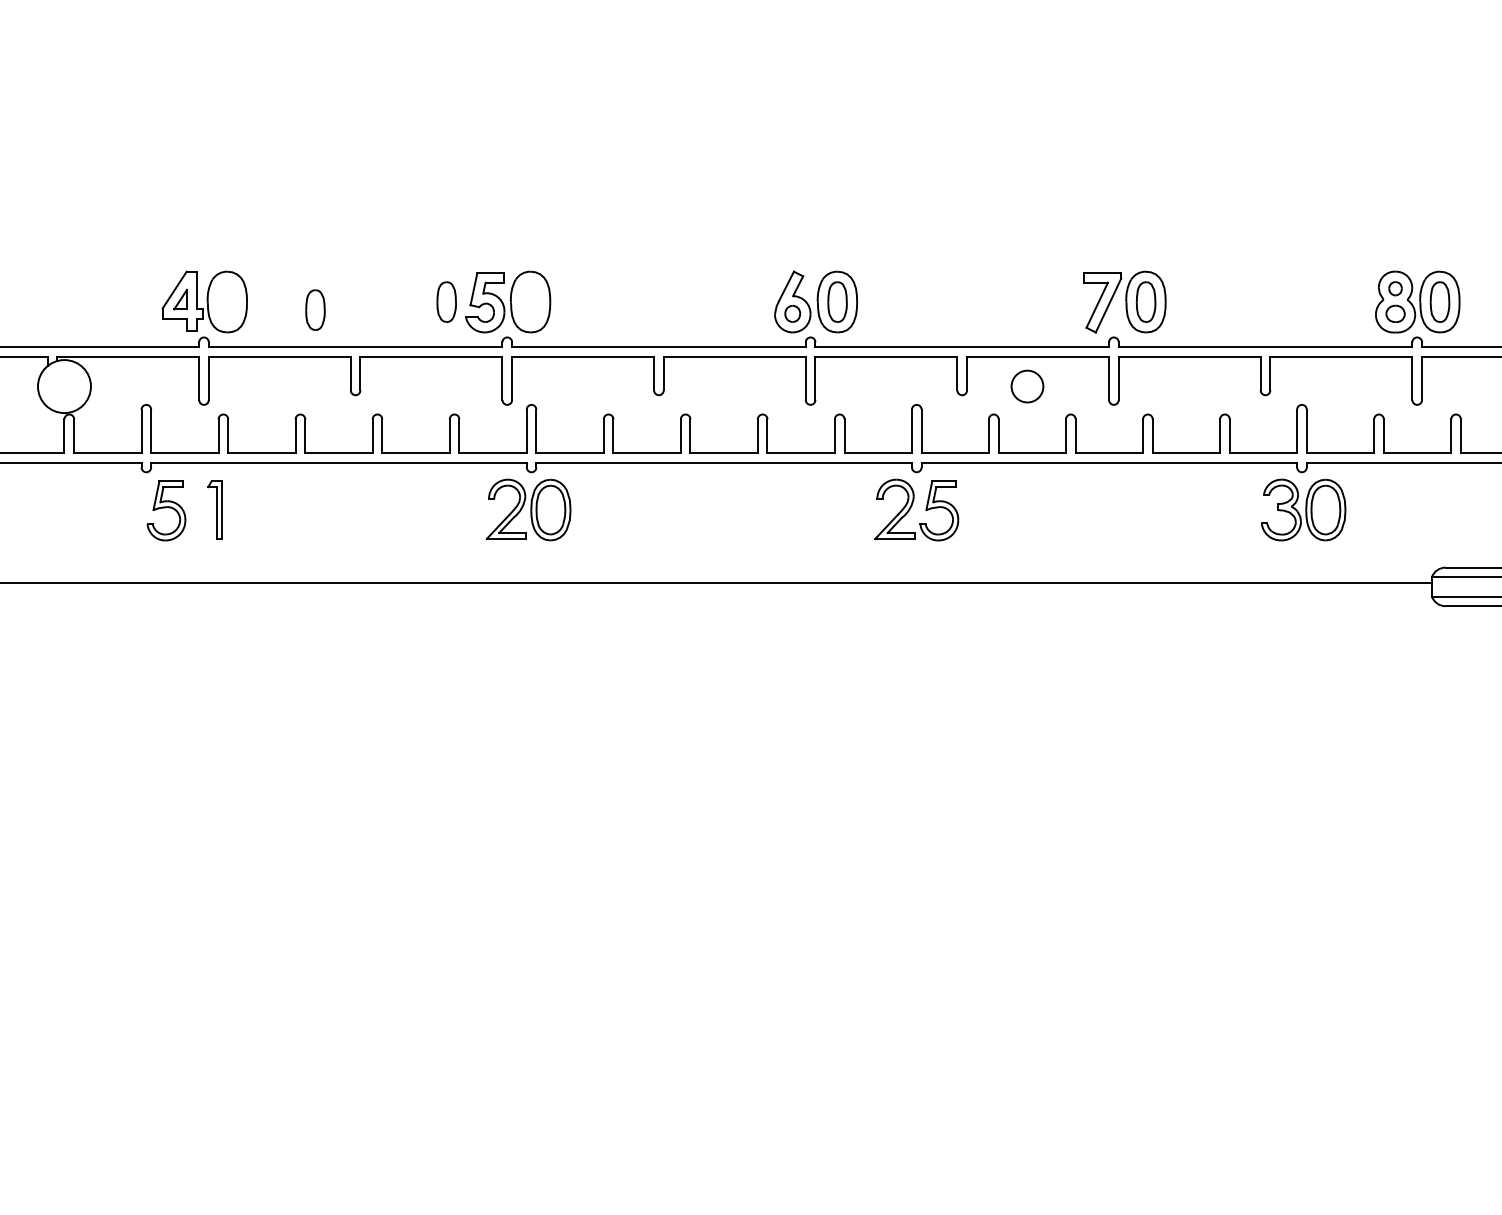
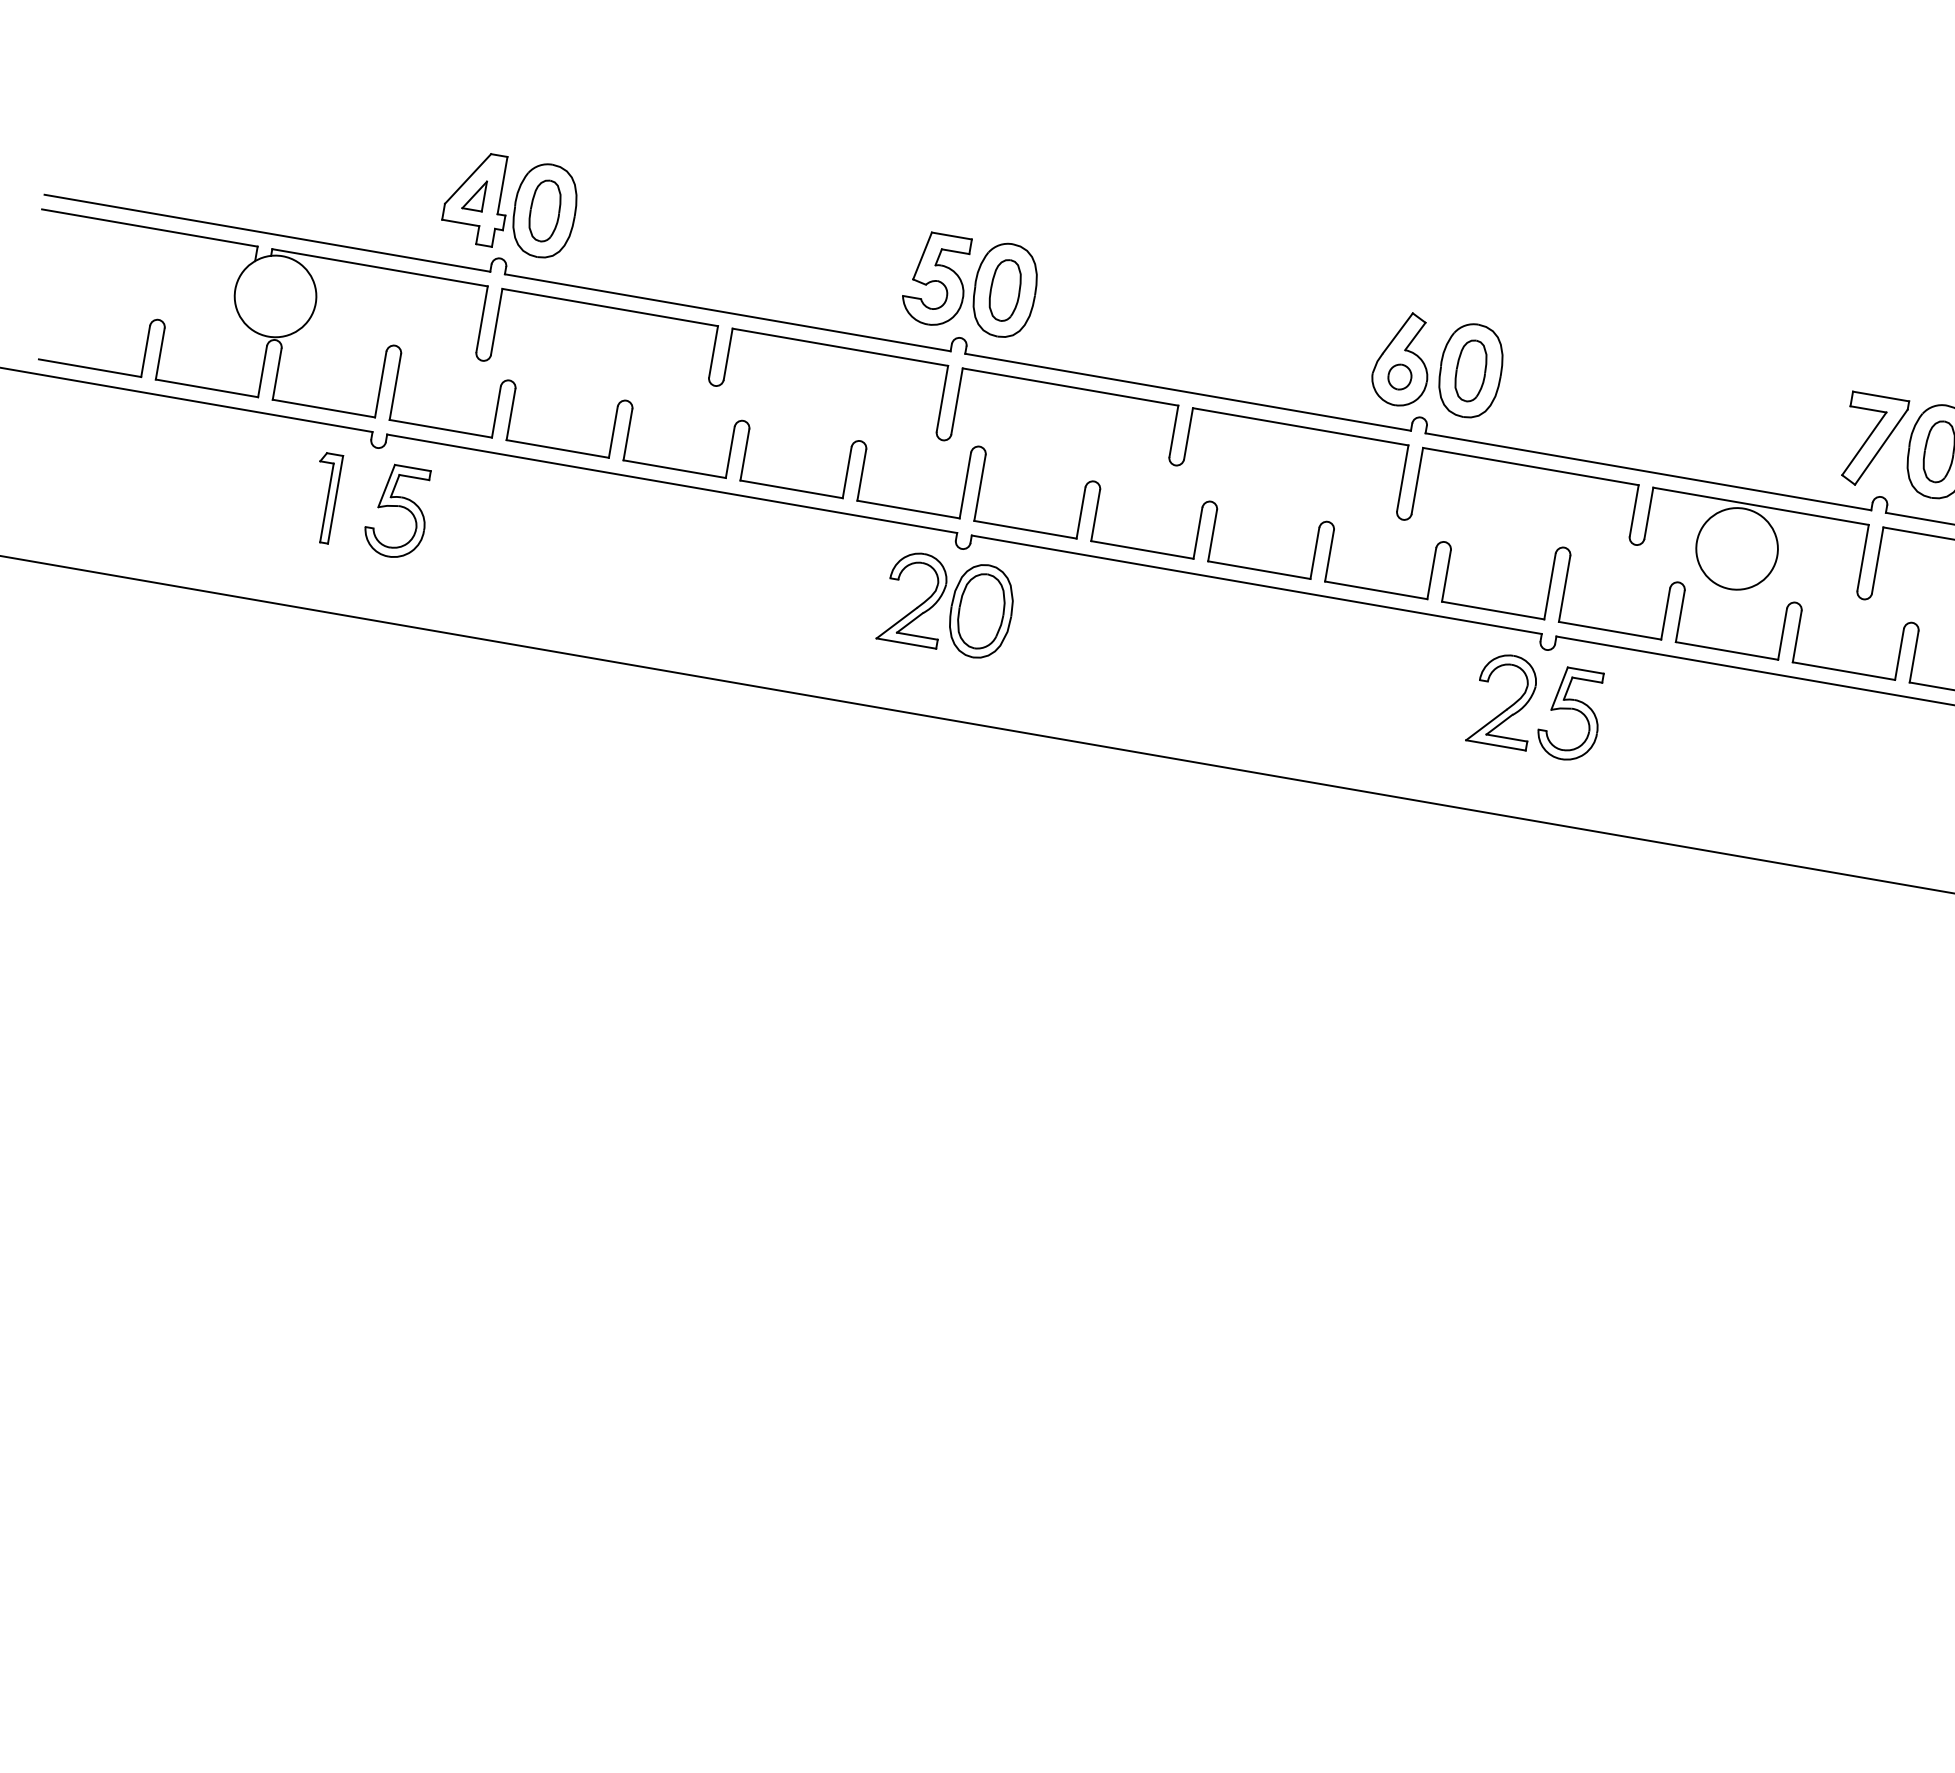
part: (446, 301) -> (1005, 289), moved
part: (315, 309) -> (545, 210), moved
circle: (1026, 386) -> (1735, 548), size x1.67
part: (214, 509) -> (323, 496), moved

